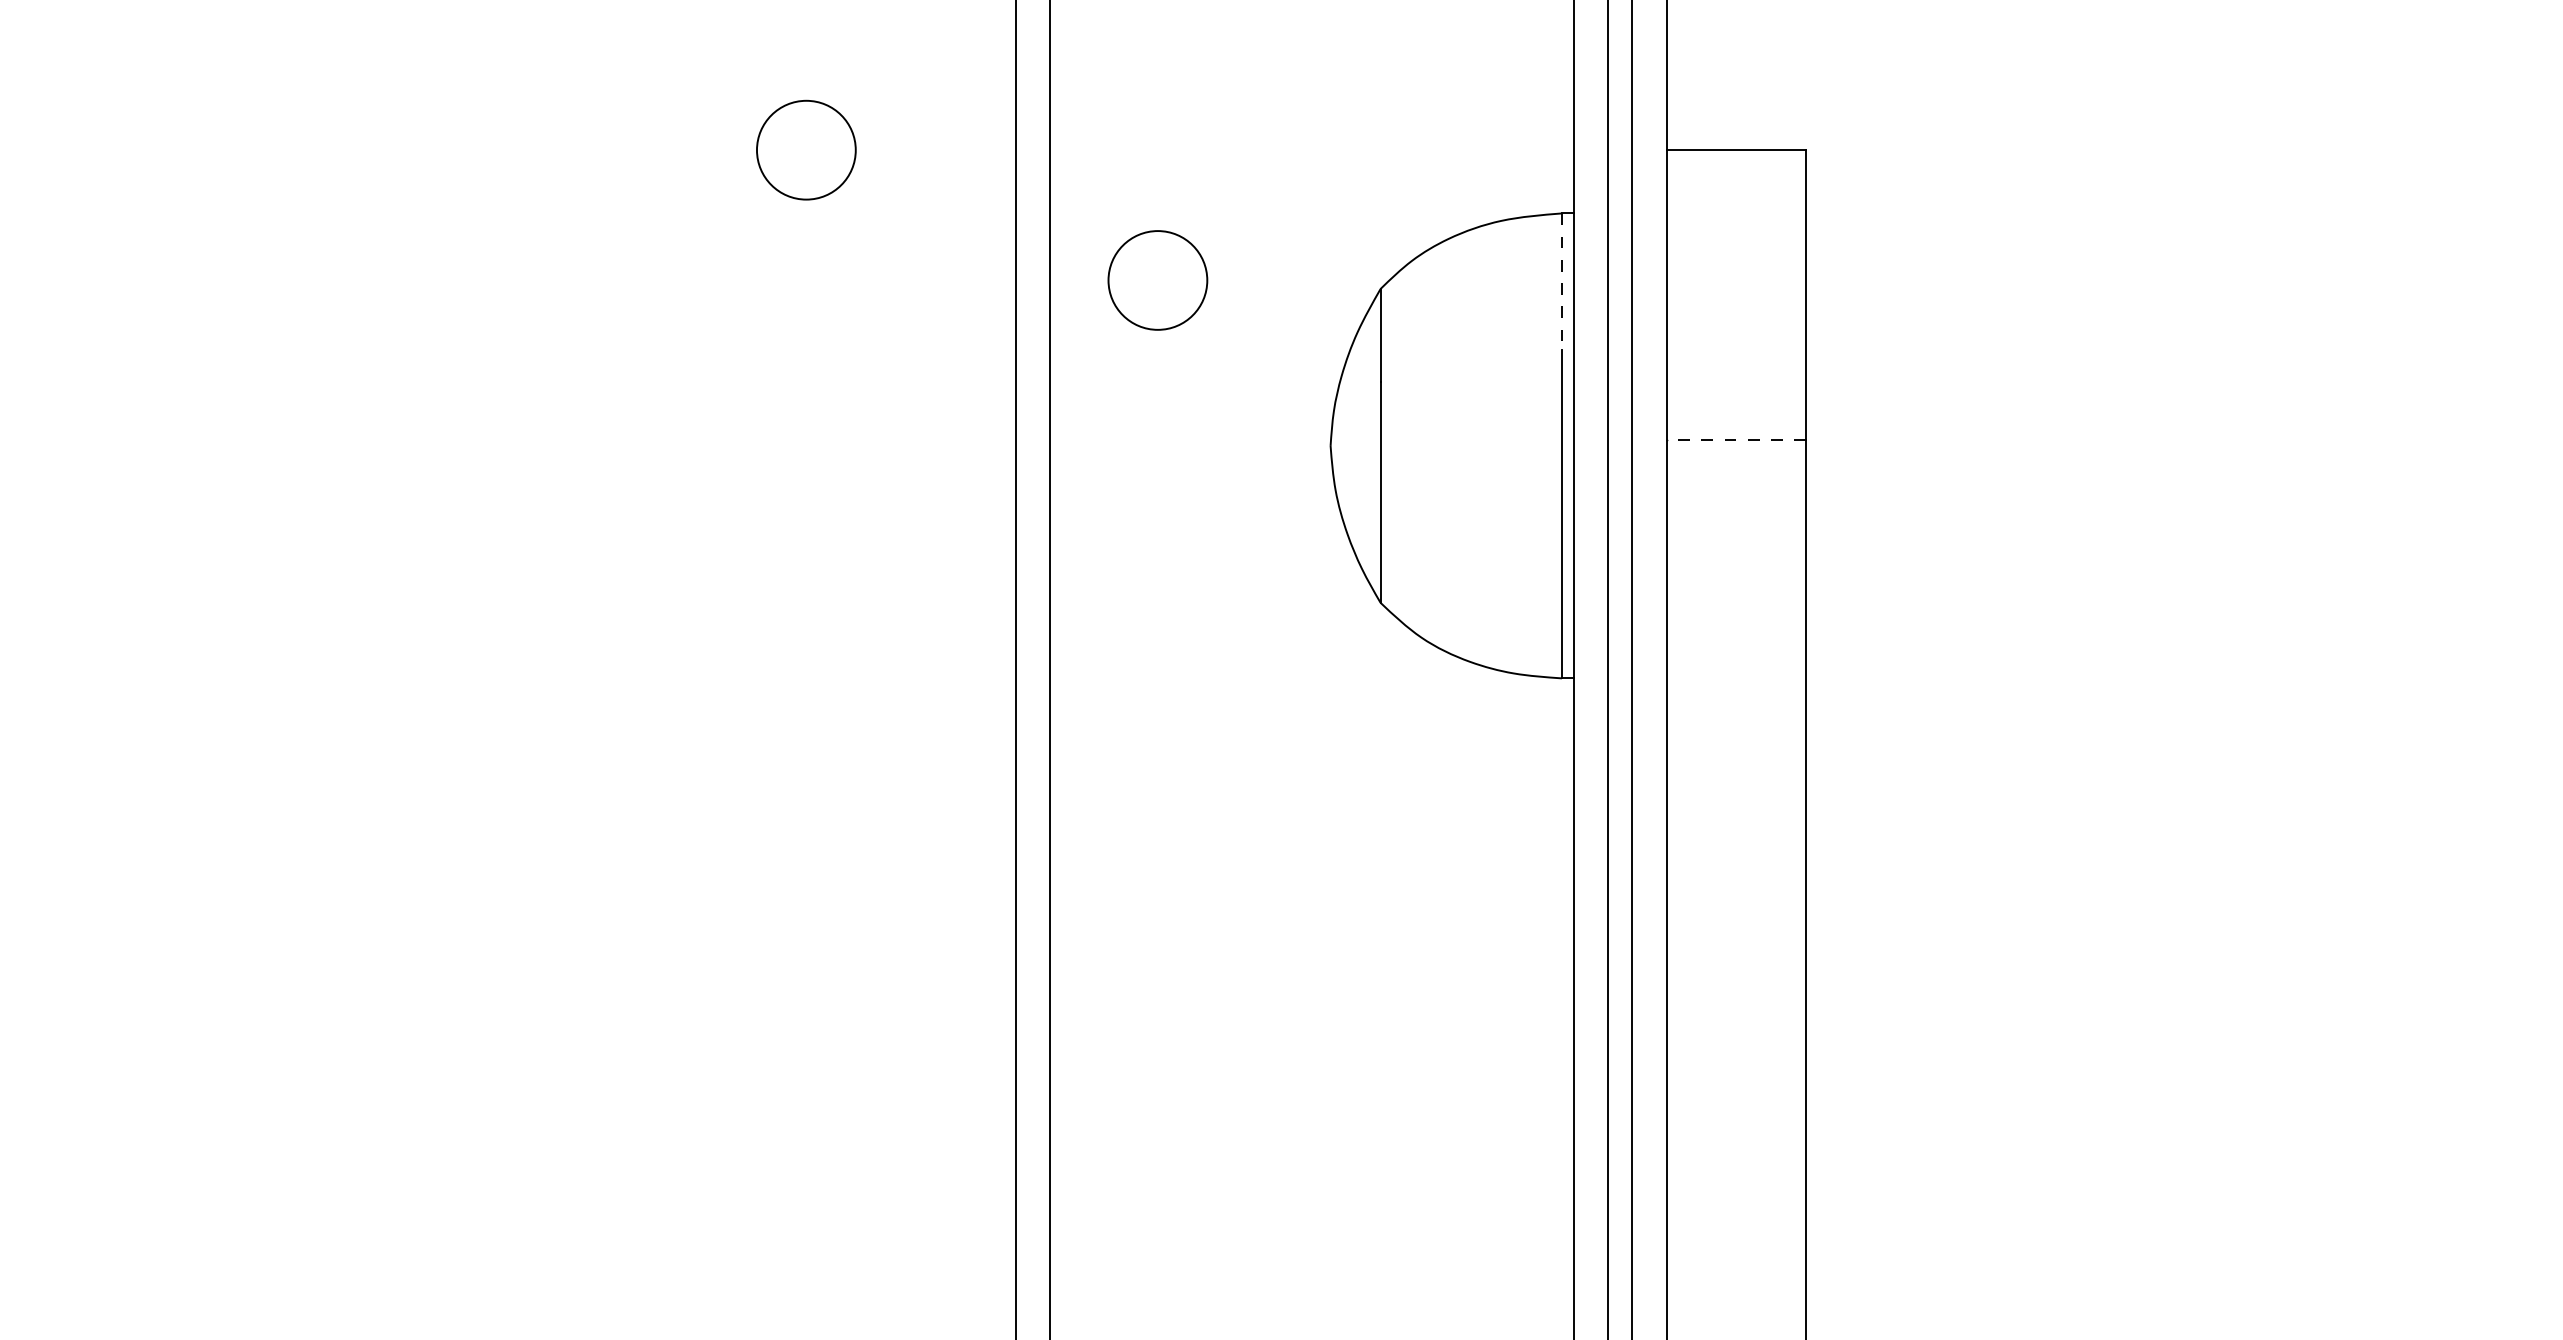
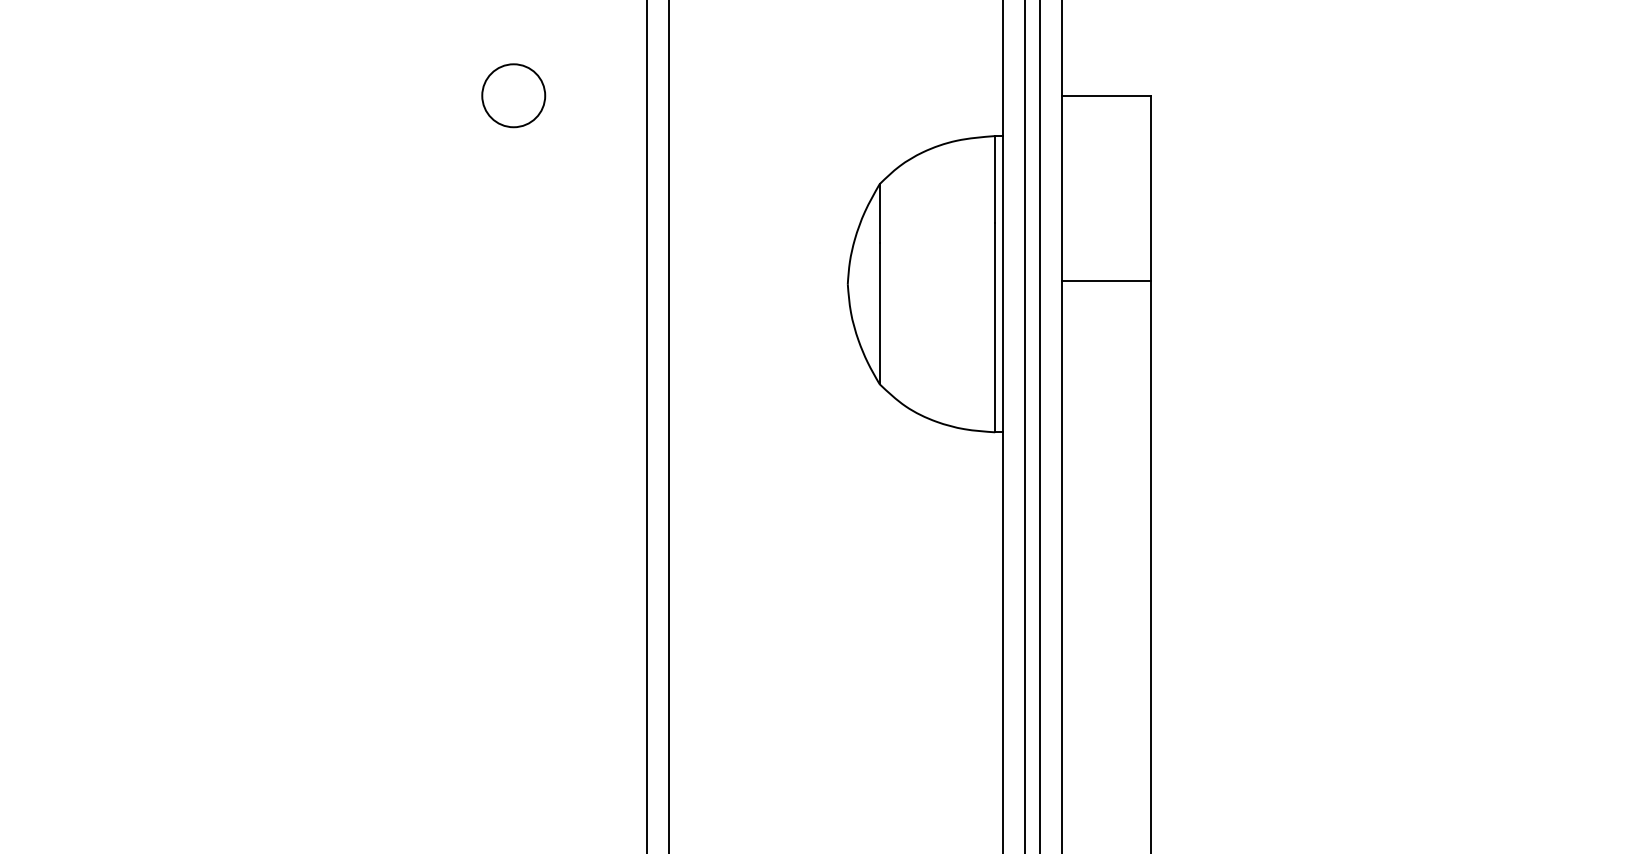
circle: (1157, 280) -> (737, 178), removed
line: (1562, 281) -> (995, 179), dashed -> solid
line: (1735, 440) -> (1105, 280), dashed -> solid

